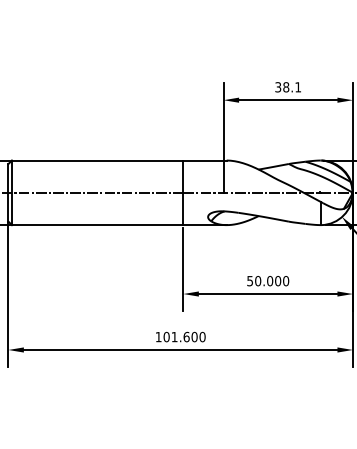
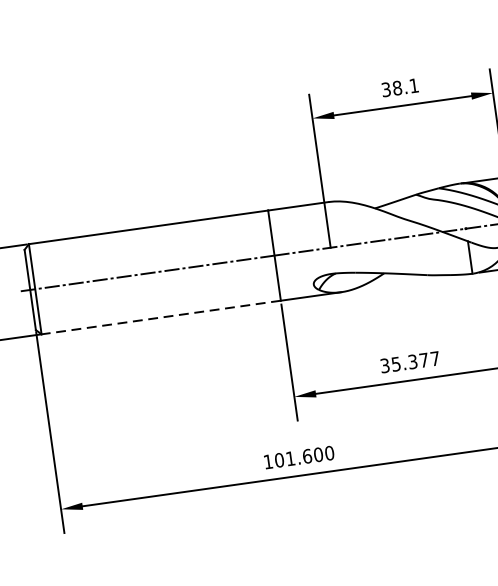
line: (97, 225) -> (161, 318), solid -> dashed
text: (268, 280) -> (410, 361), 50.000 -> 35.377

